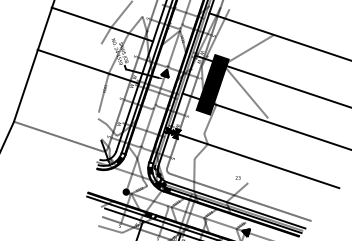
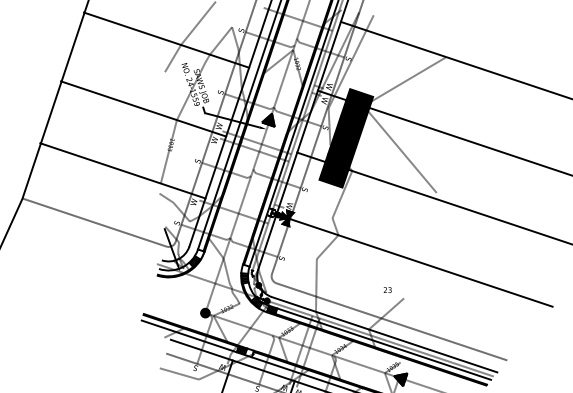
line: (75, 104) -> (122, 170), added

